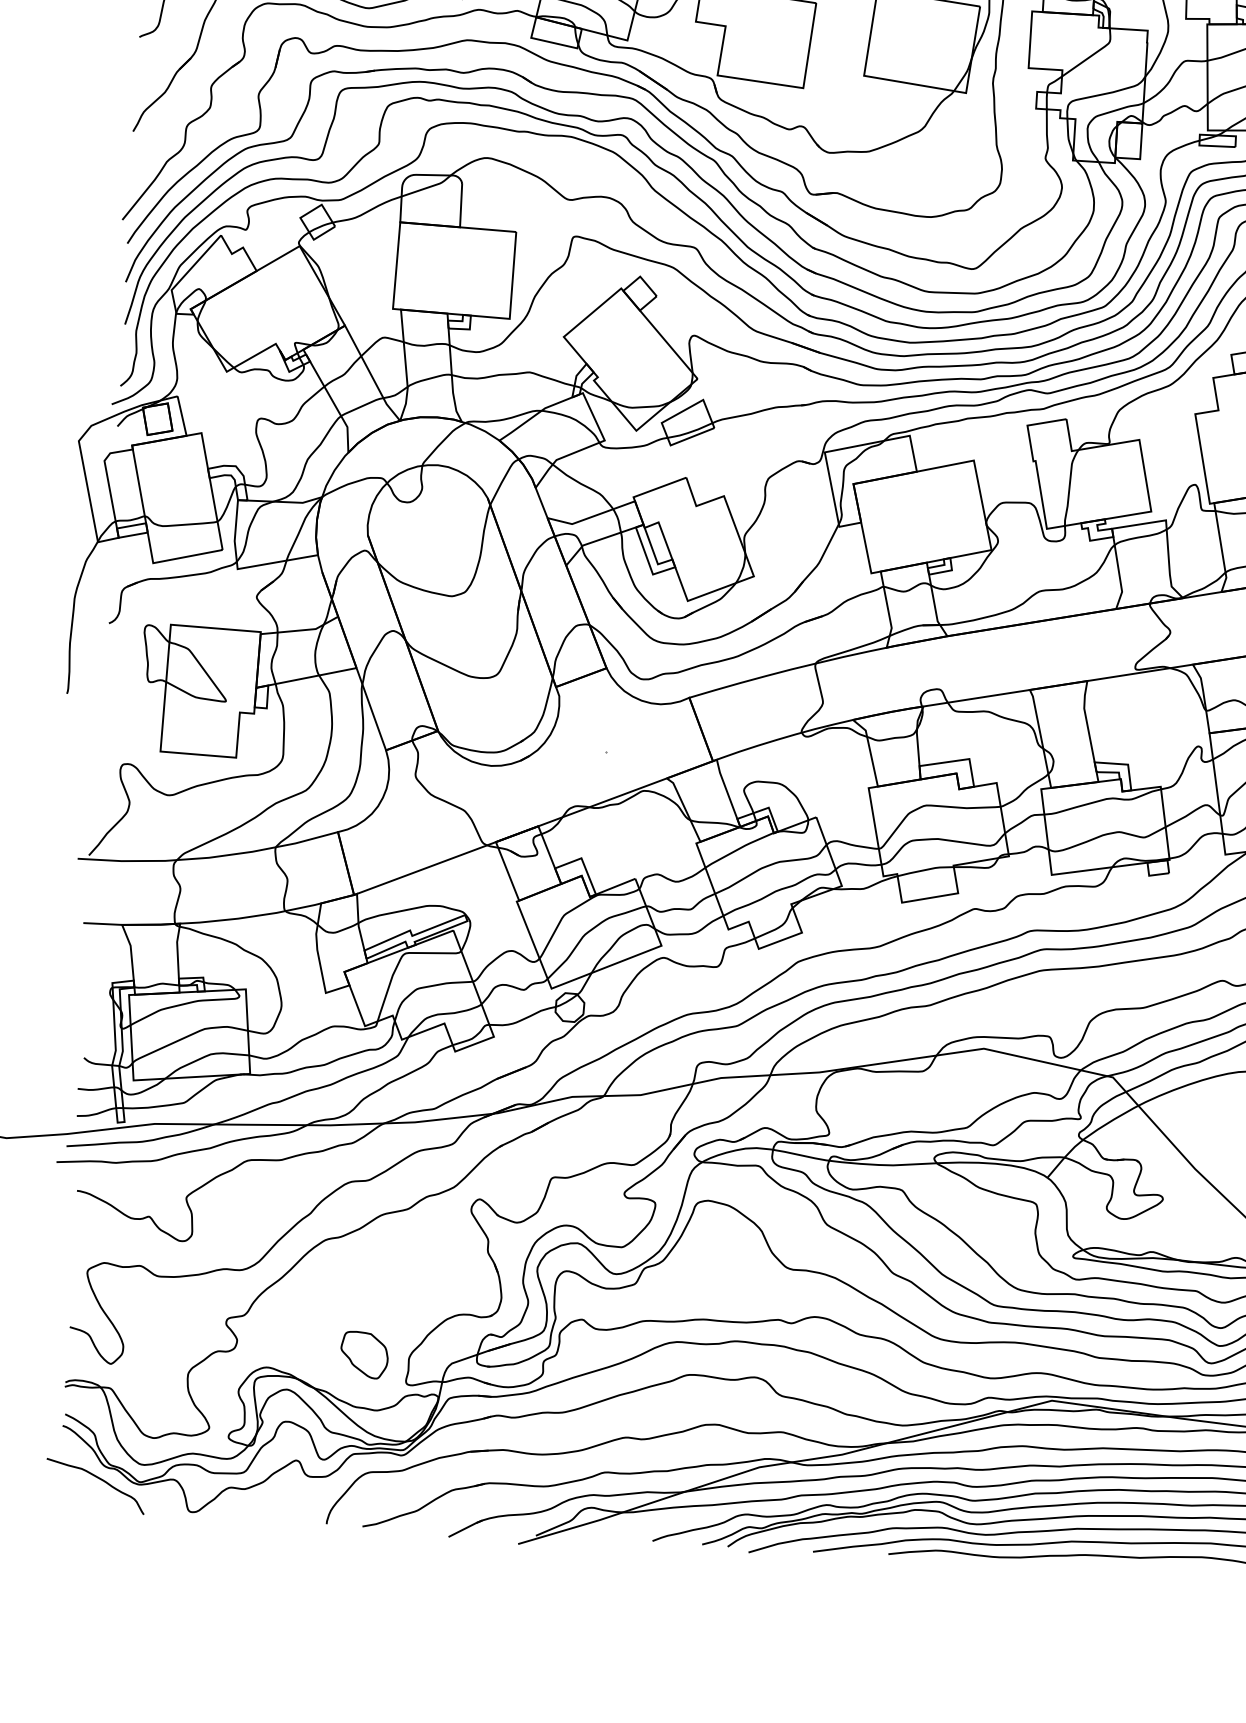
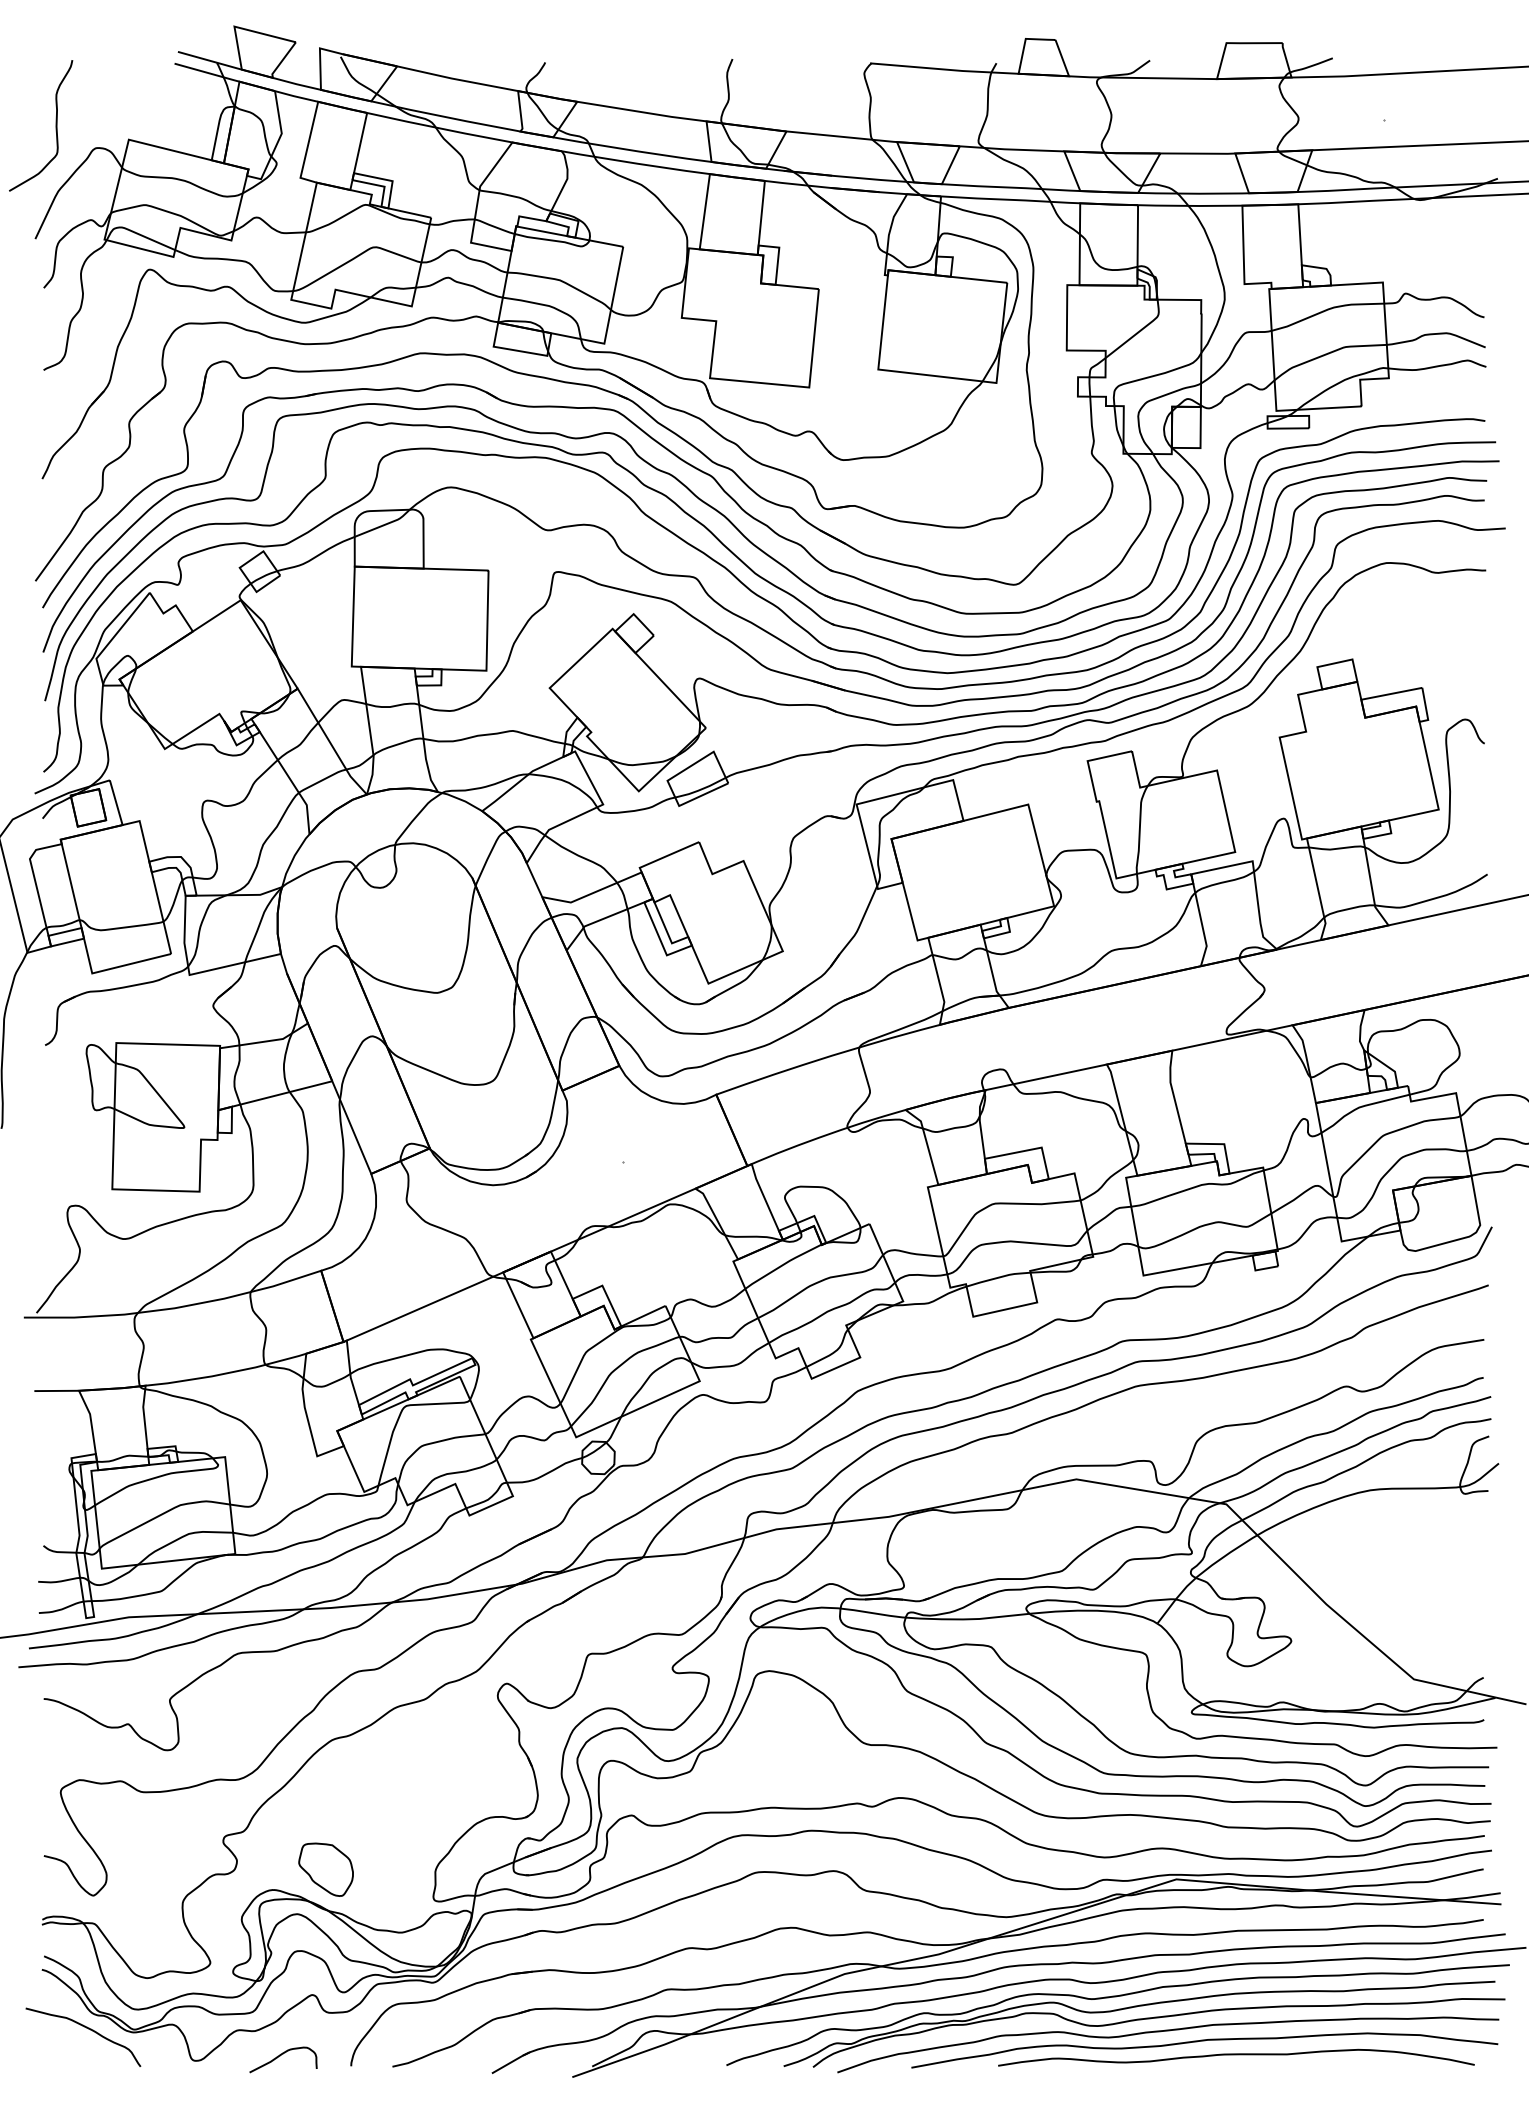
part: (363, 1354) -> (325, 1869), moved
curve: (265, 1512) -> (280, 2056), added

